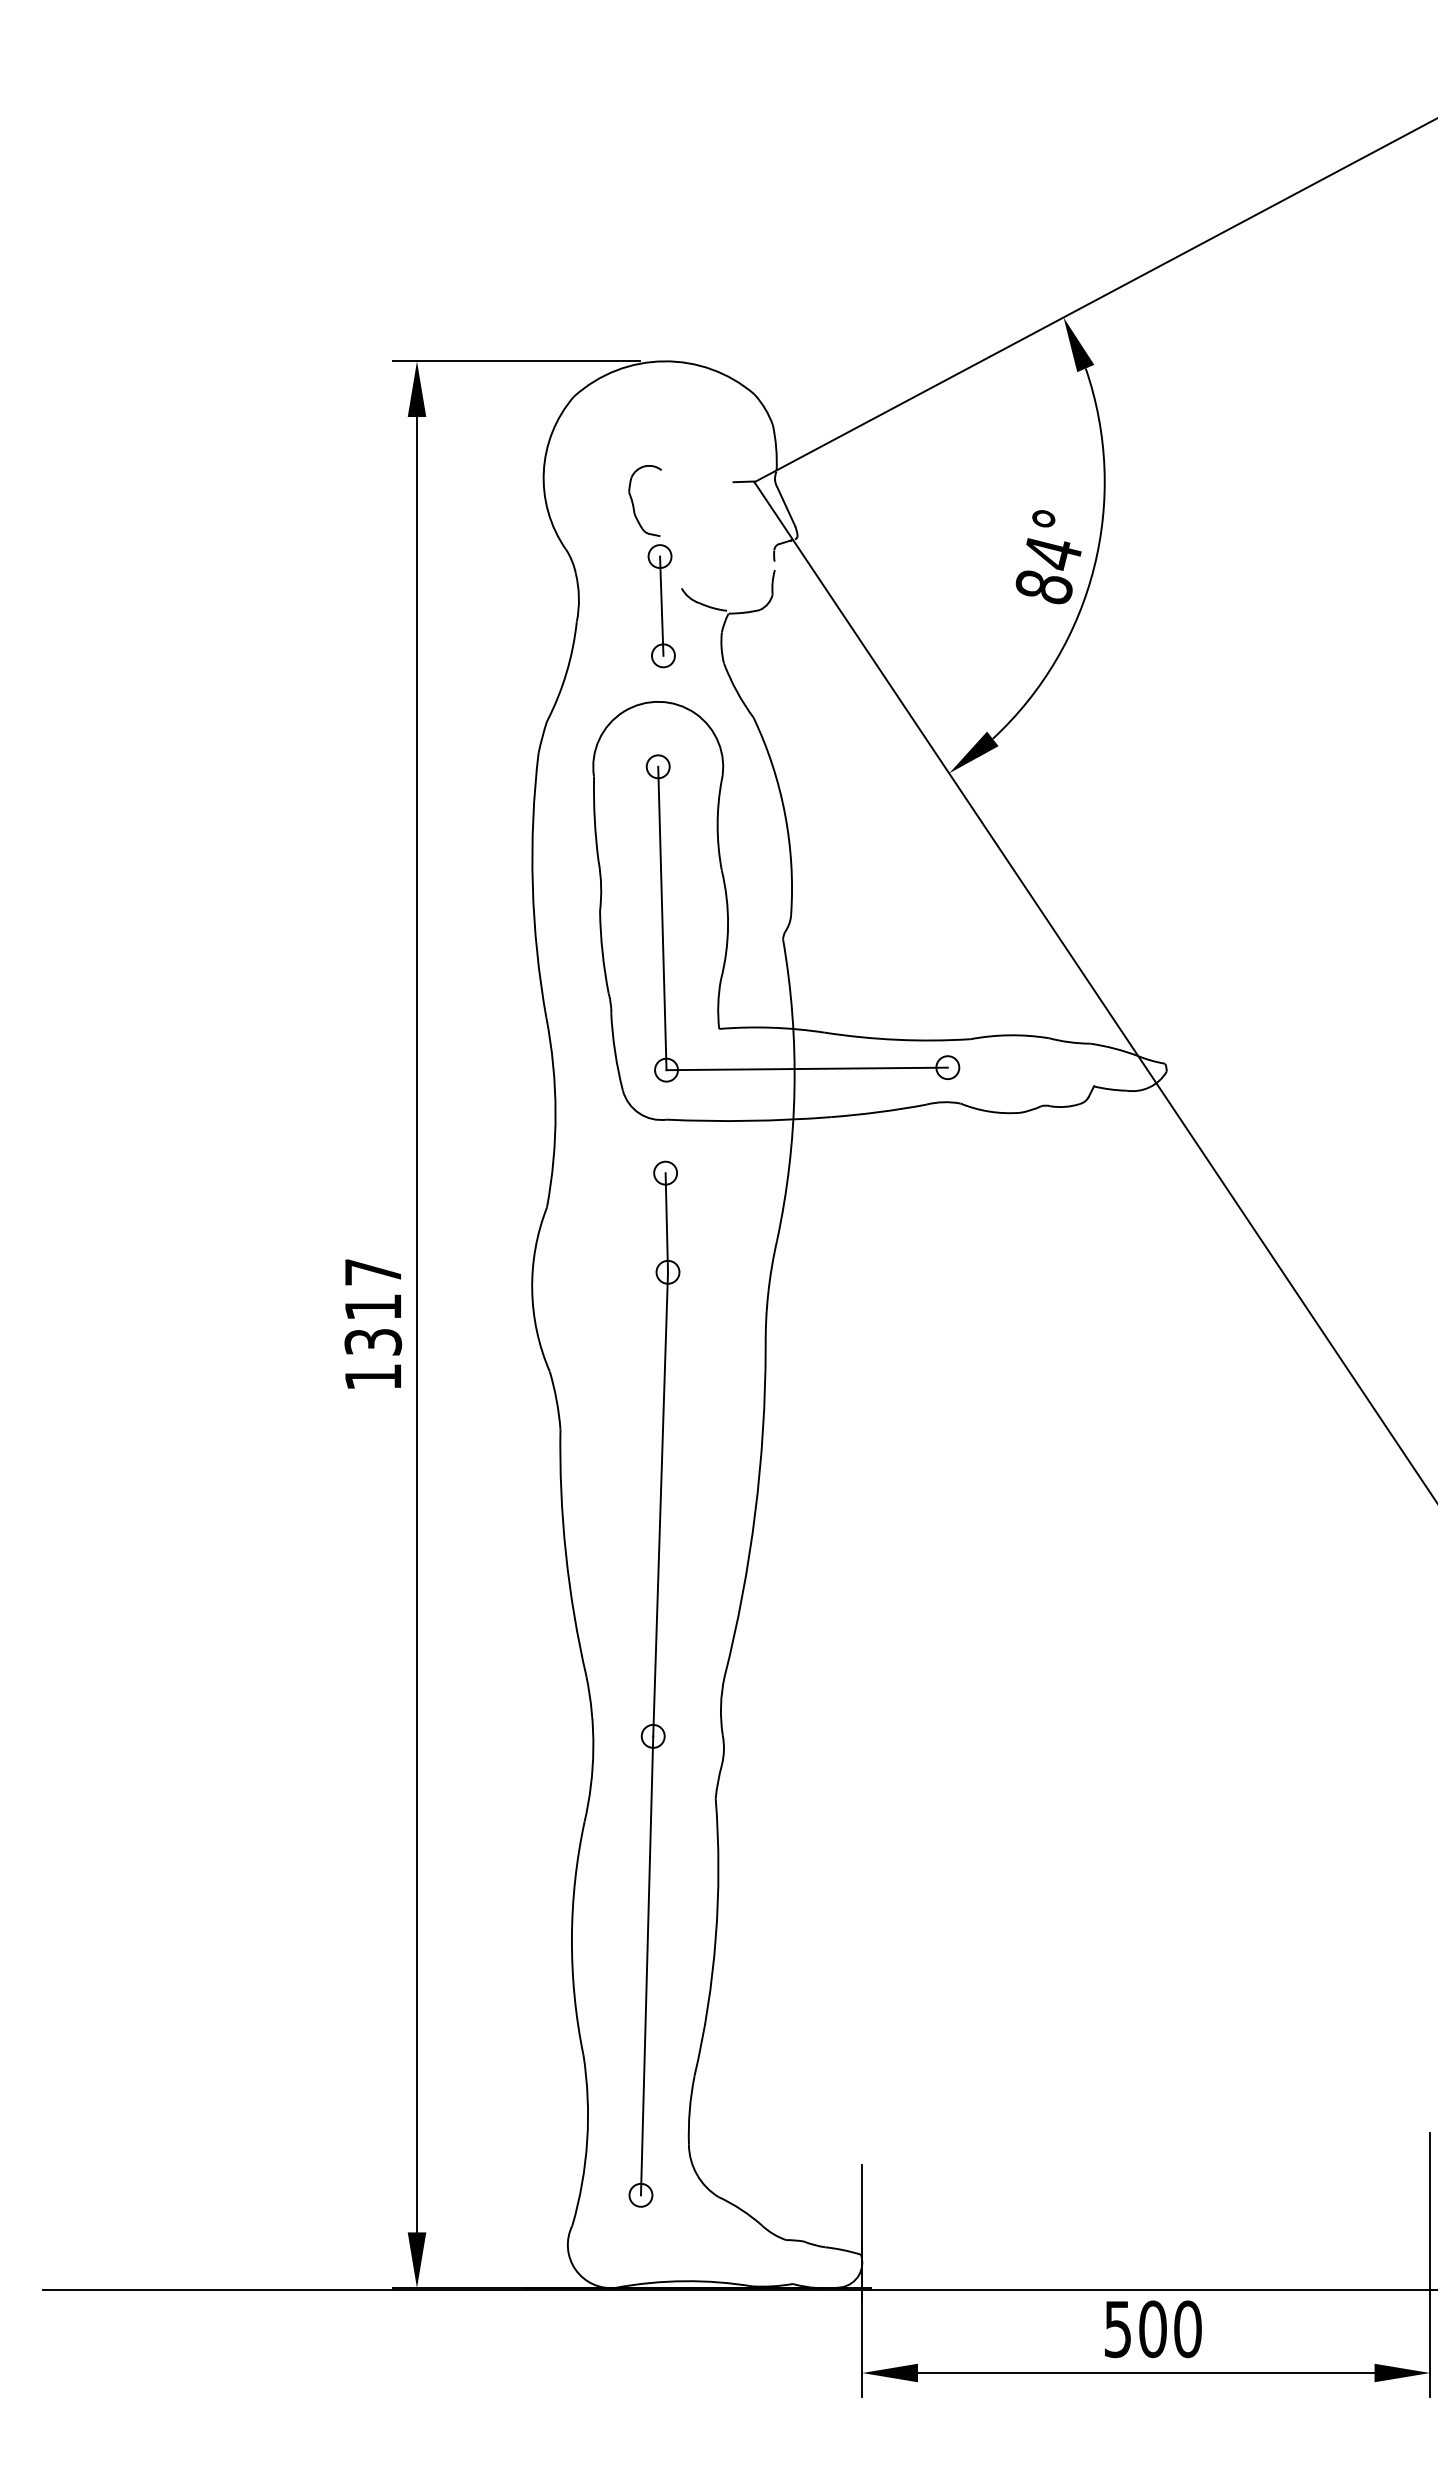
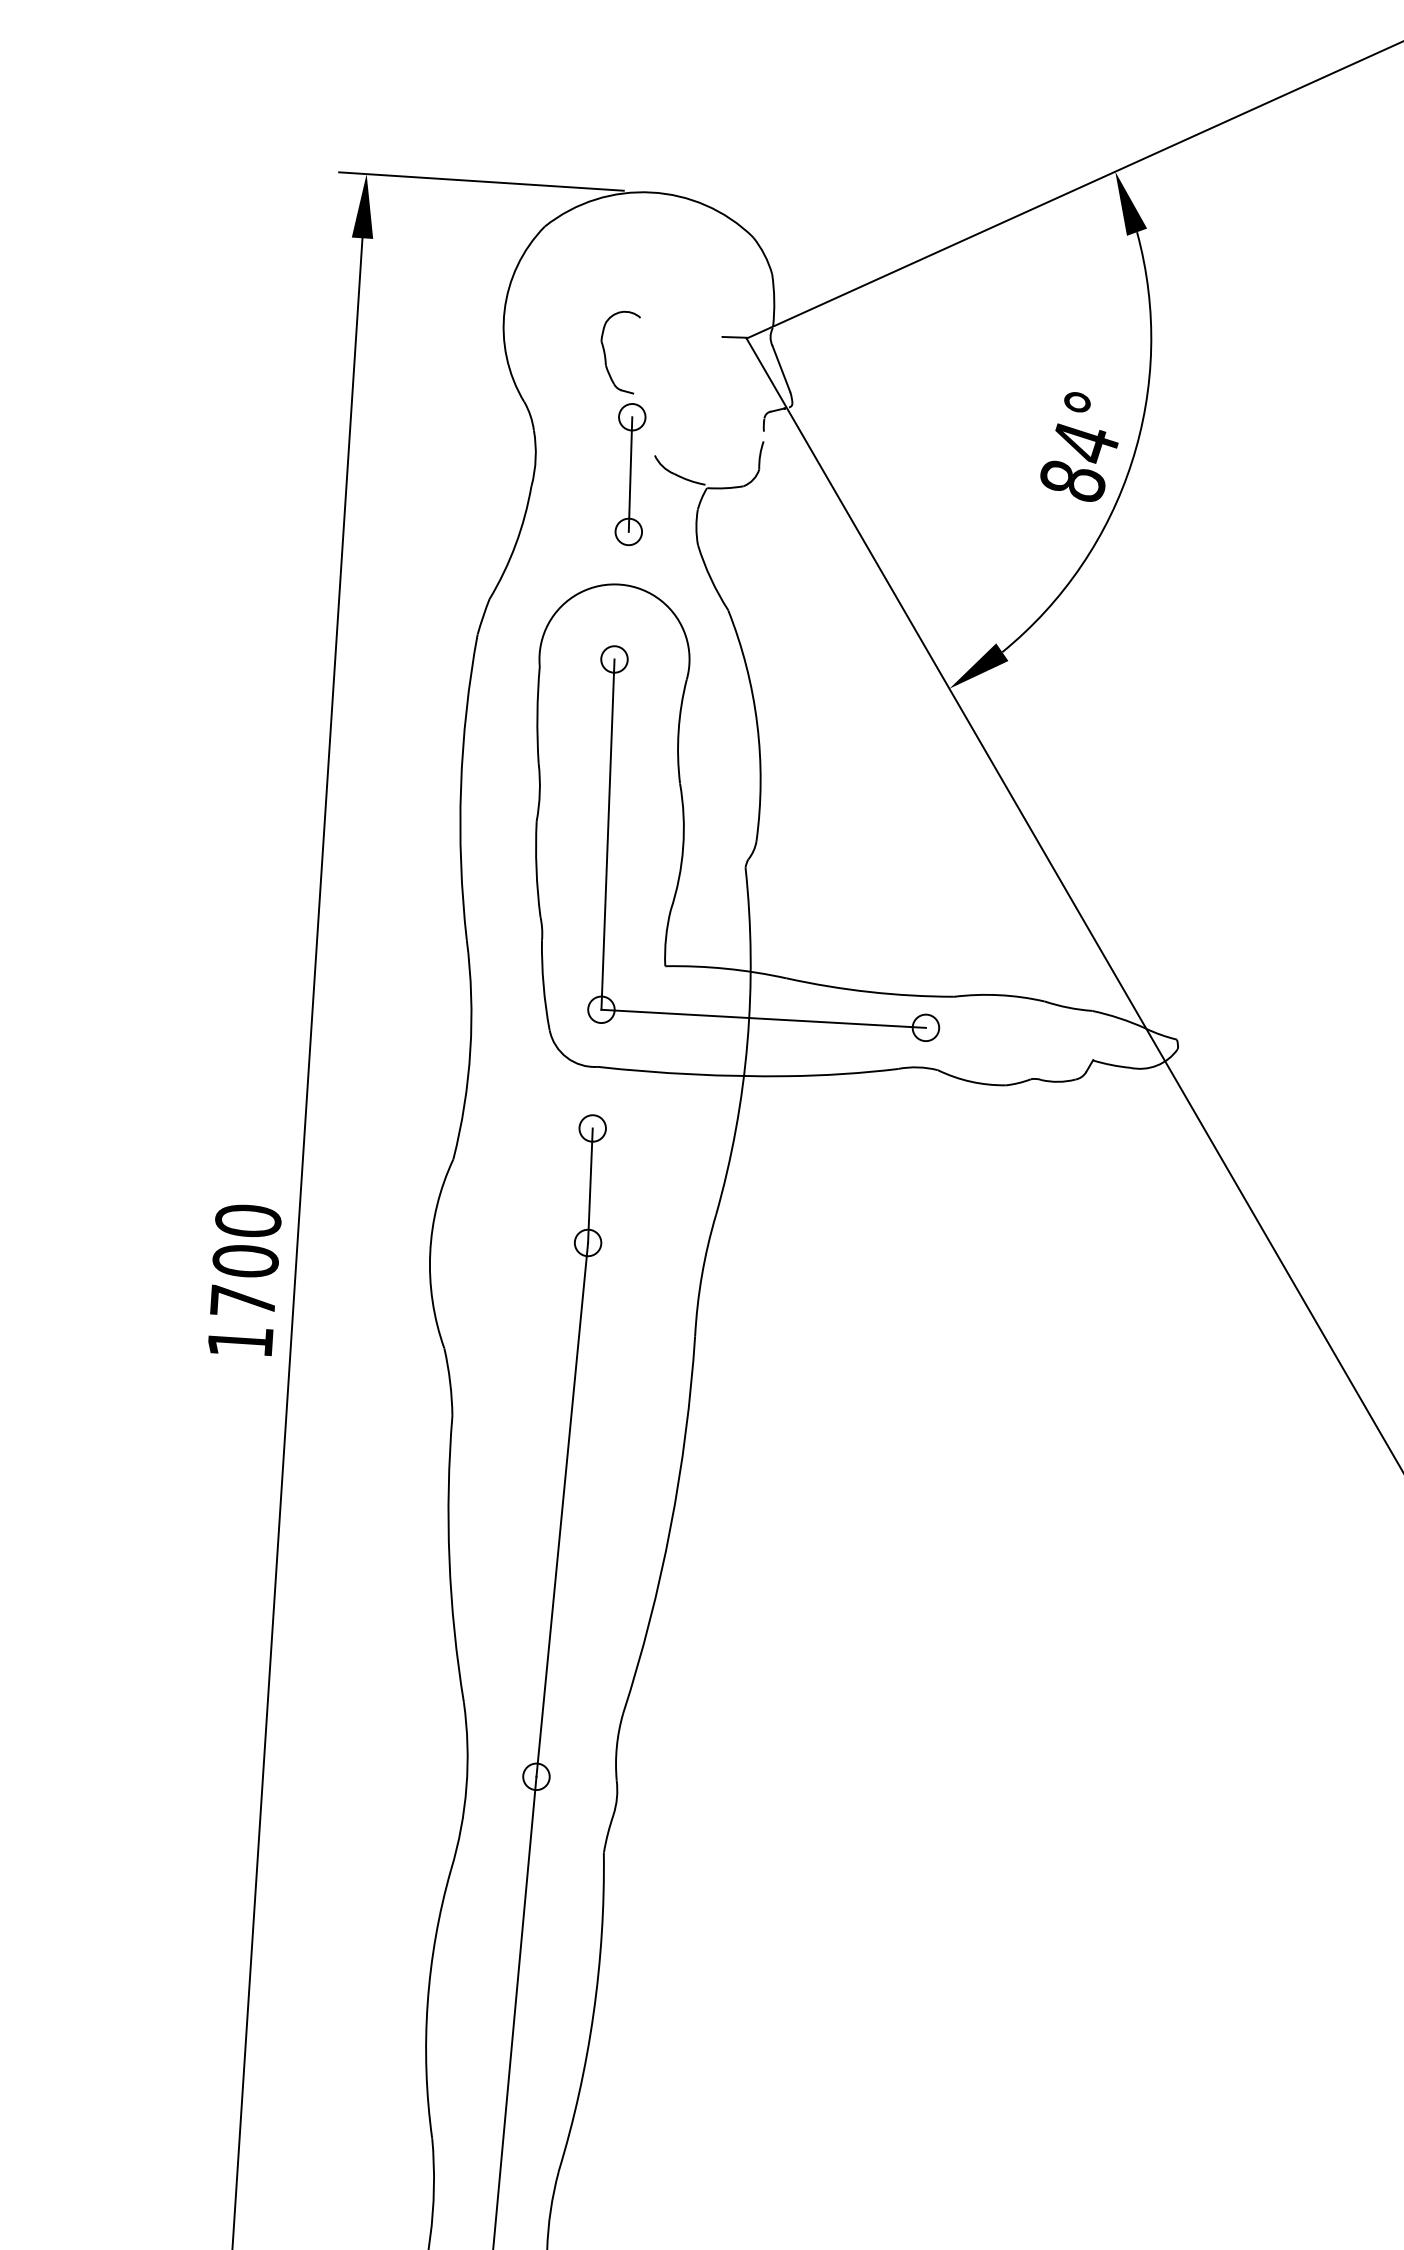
text: (373, 1306) -> (246, 1260), 1317 -> 1700

